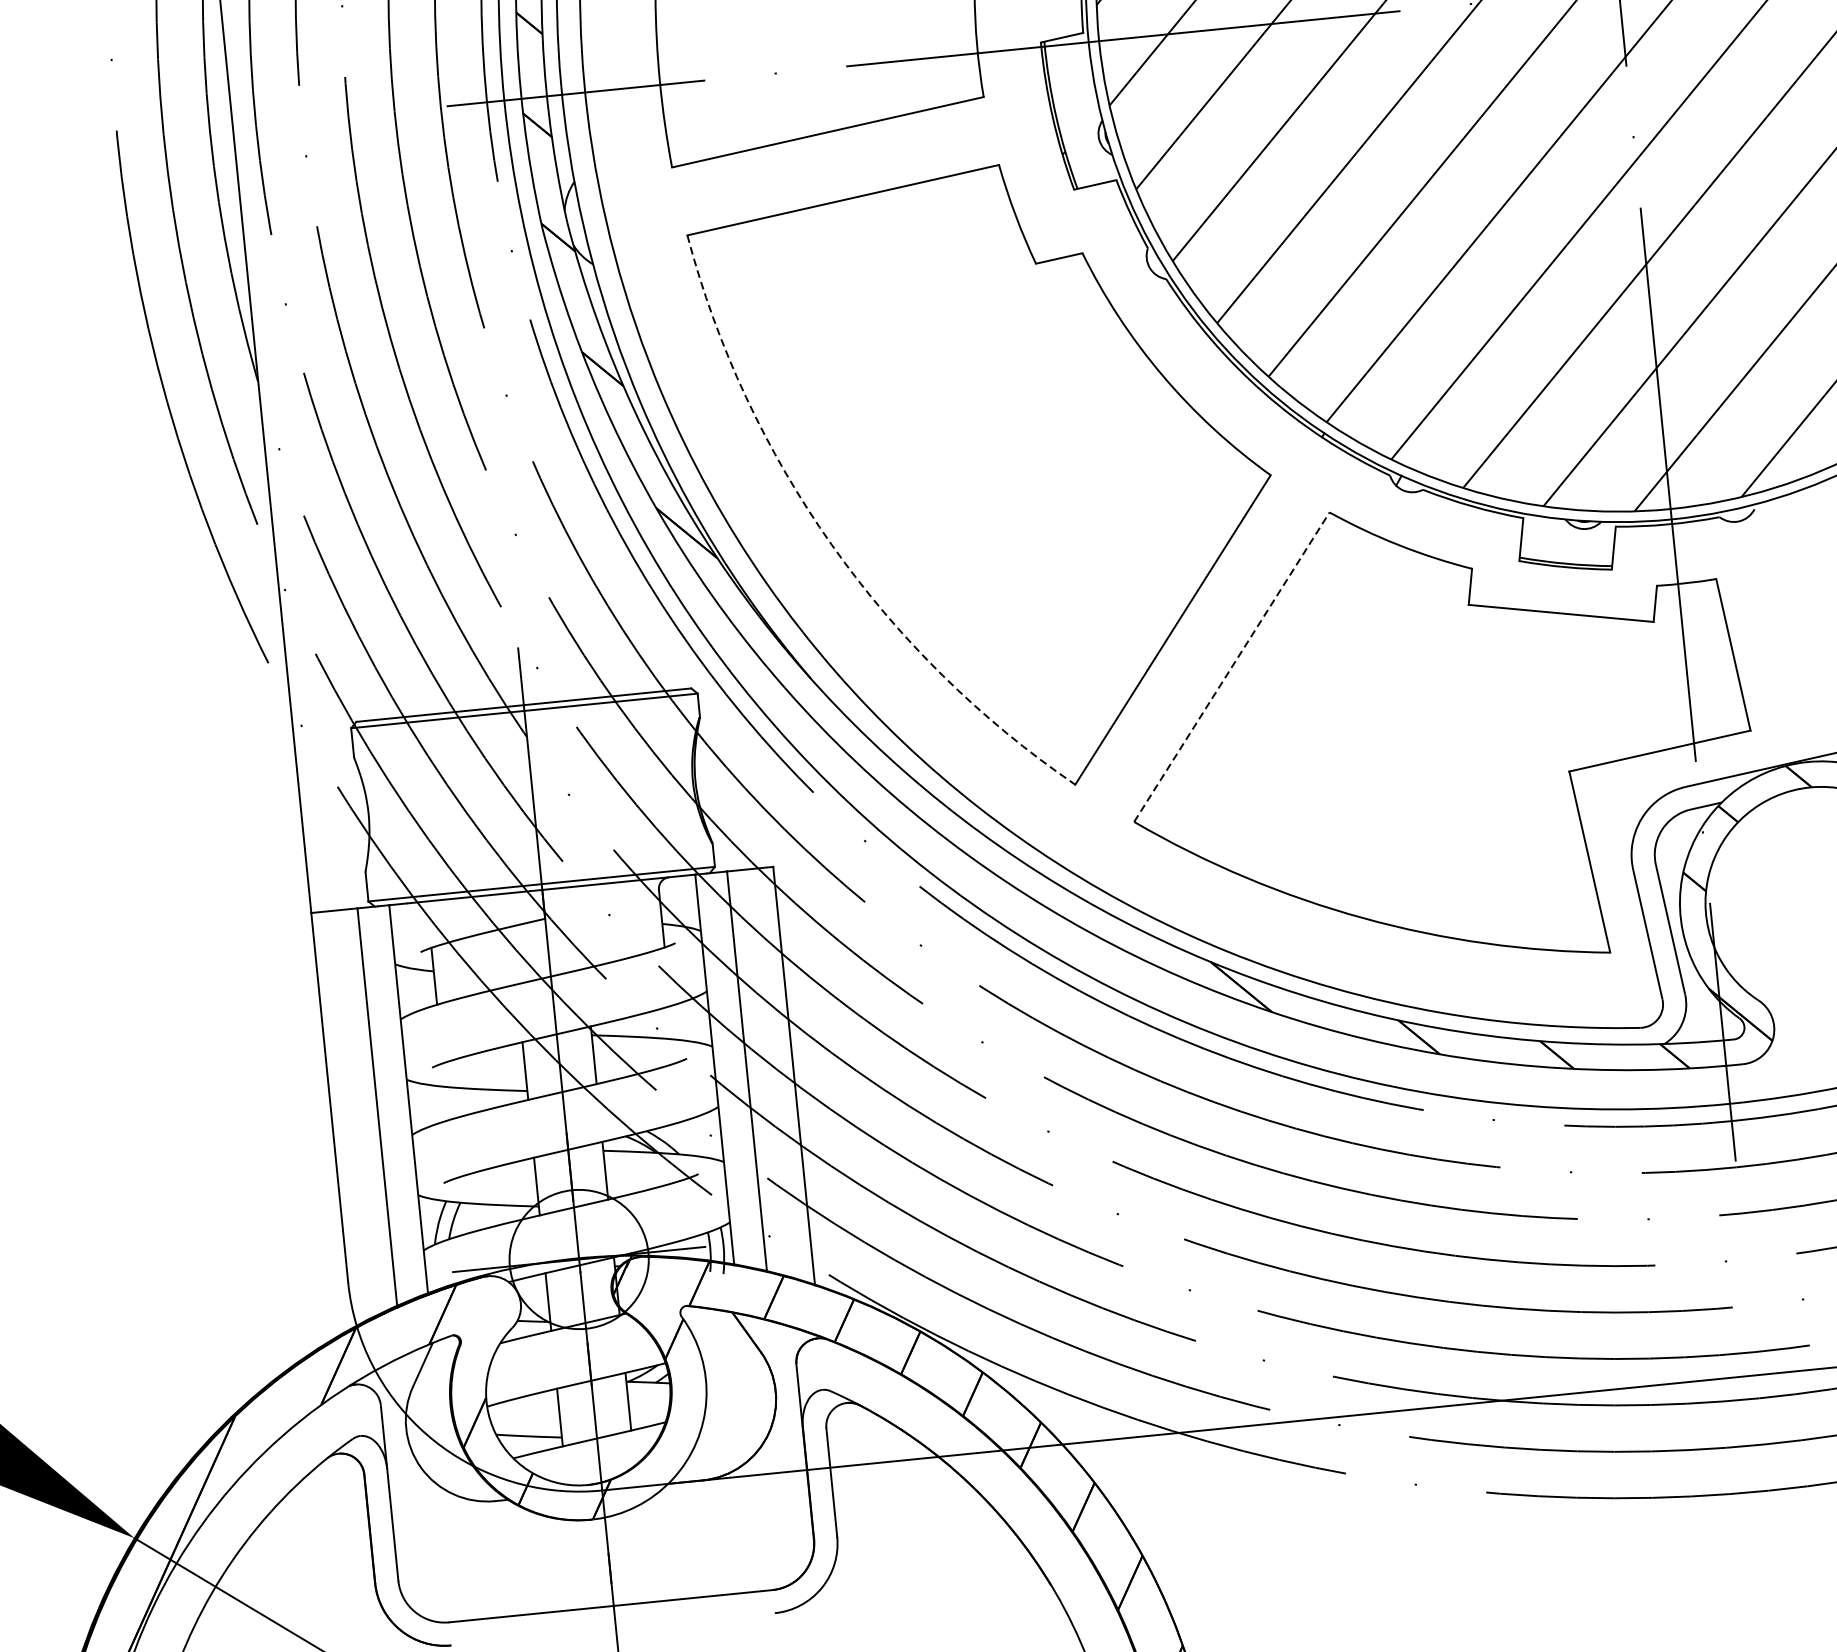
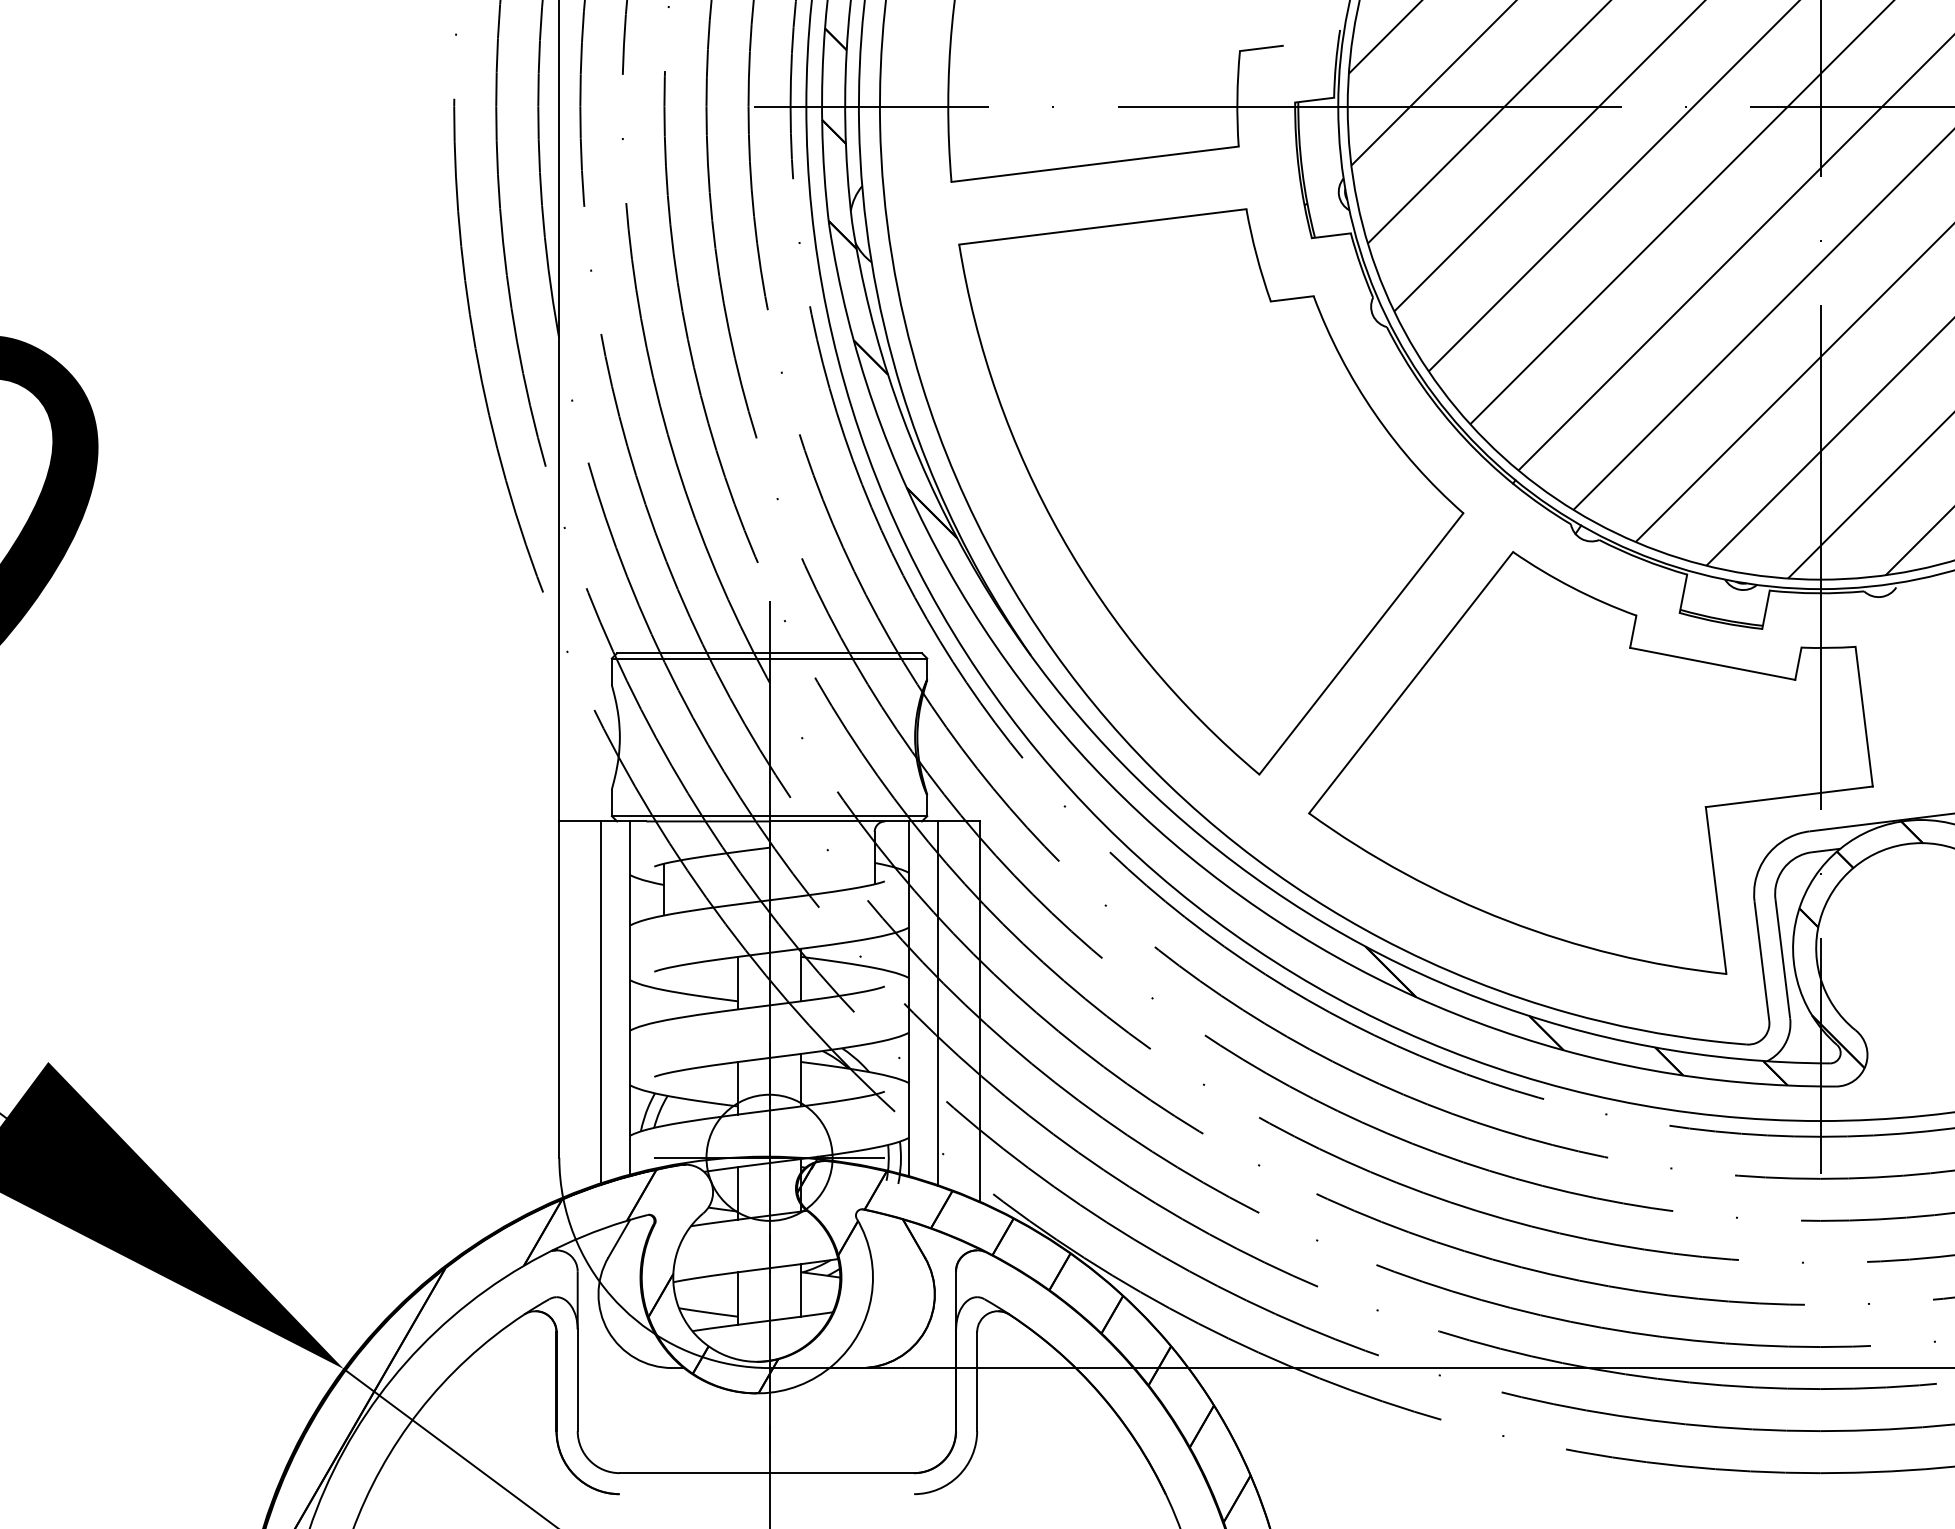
arc: (831, 544) -> (1061, 536), dashed -> solid
line: (1232, 666) -> (1411, 682), dashed -> solid

